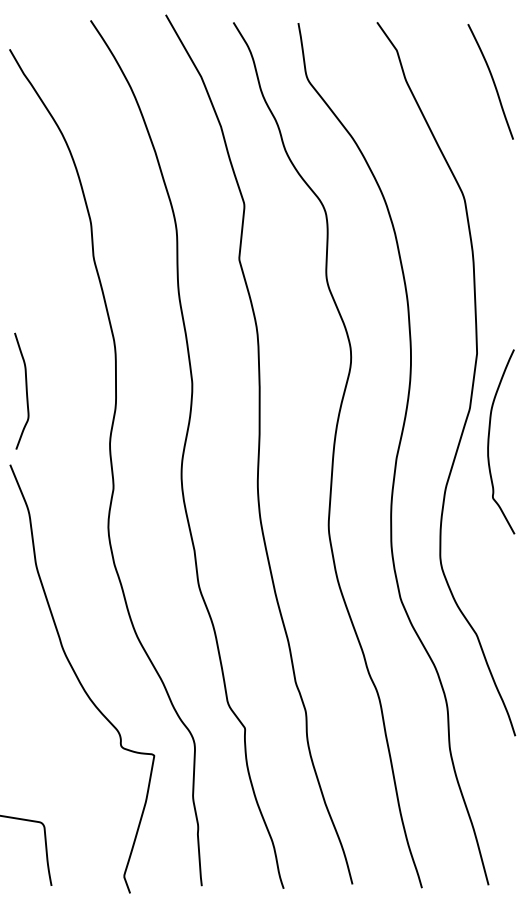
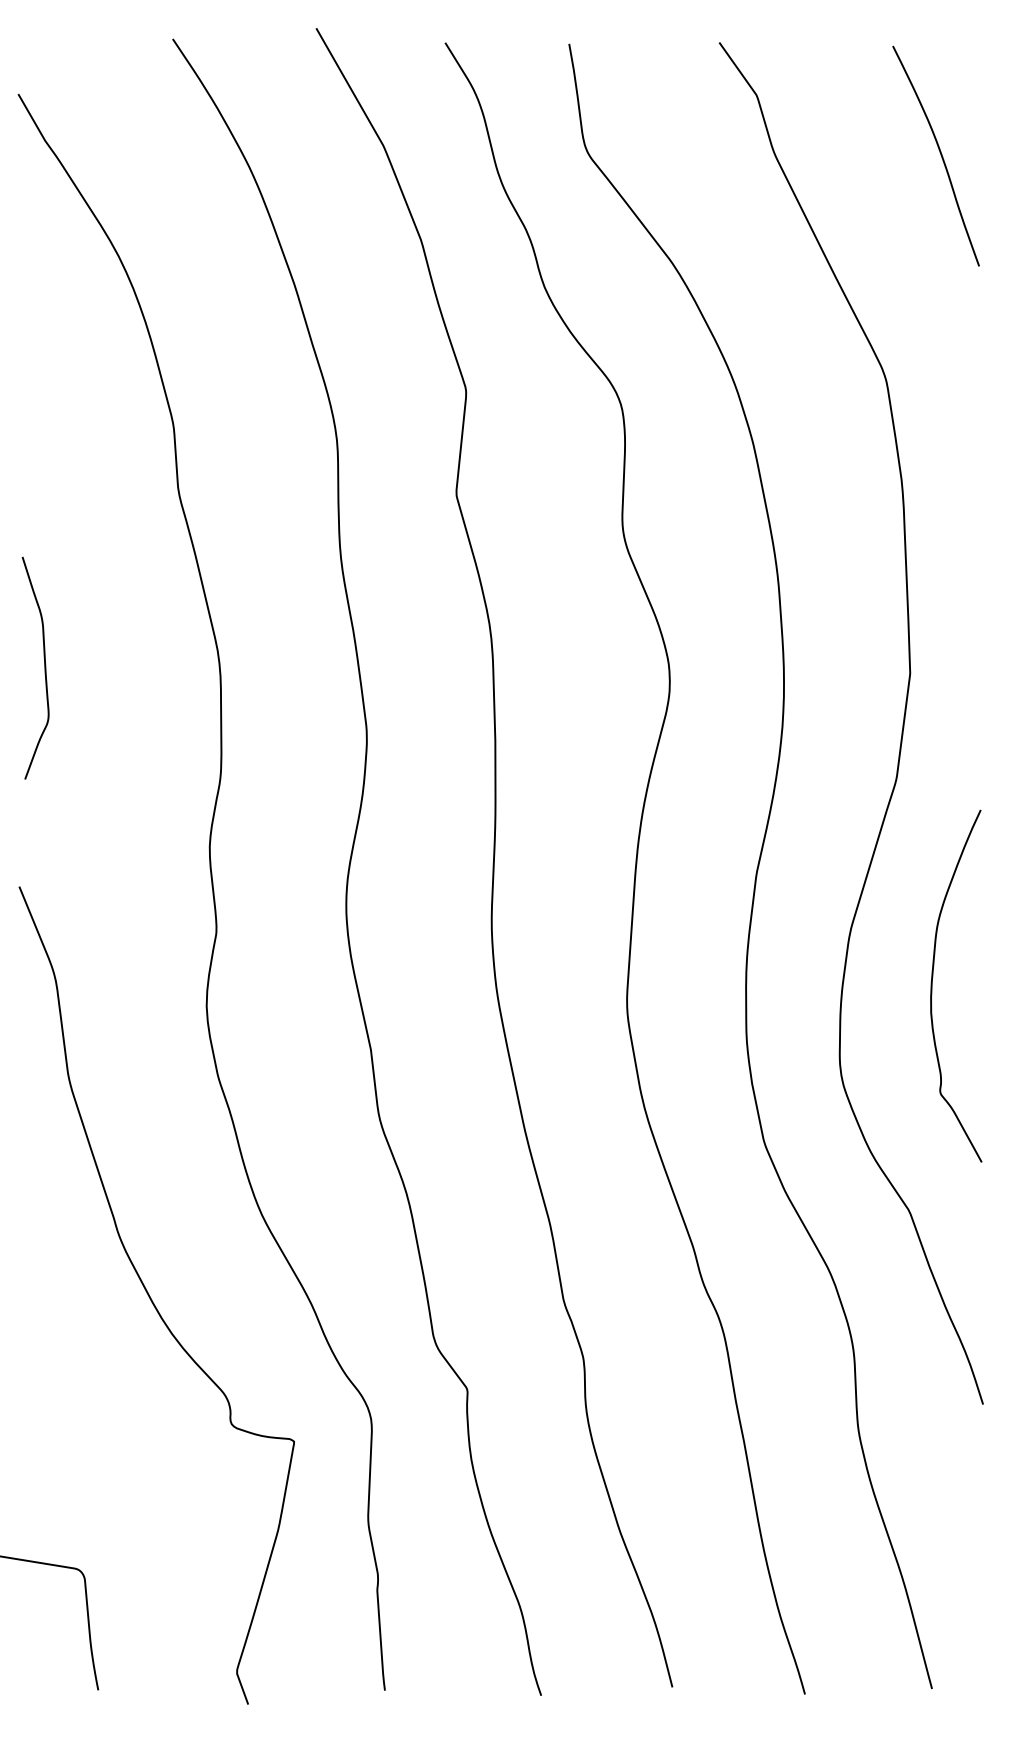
curve: (25, 390) -> (42, 666), moved
curve: (489, 441) -> (933, 985), moved

